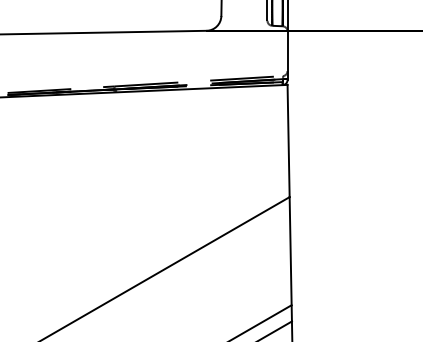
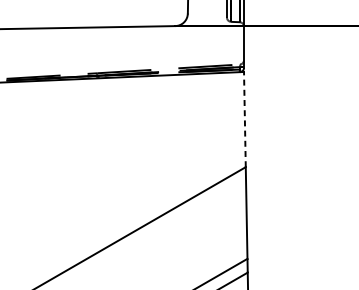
line: (288, 140) -> (244, 119), solid -> dashed

